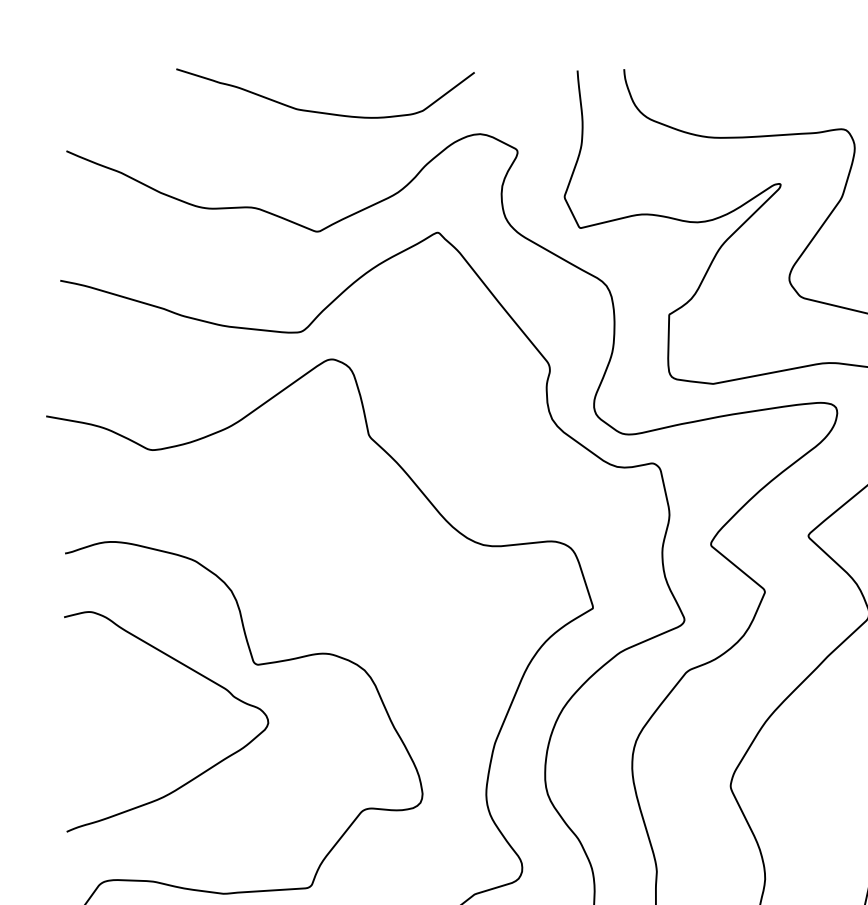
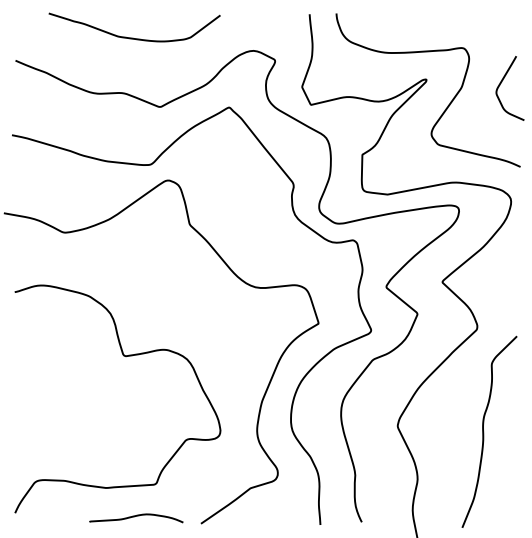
curve: (323, 110) -> (133, 37), moved
curve: (198, 675) -> (91, 362), removed

